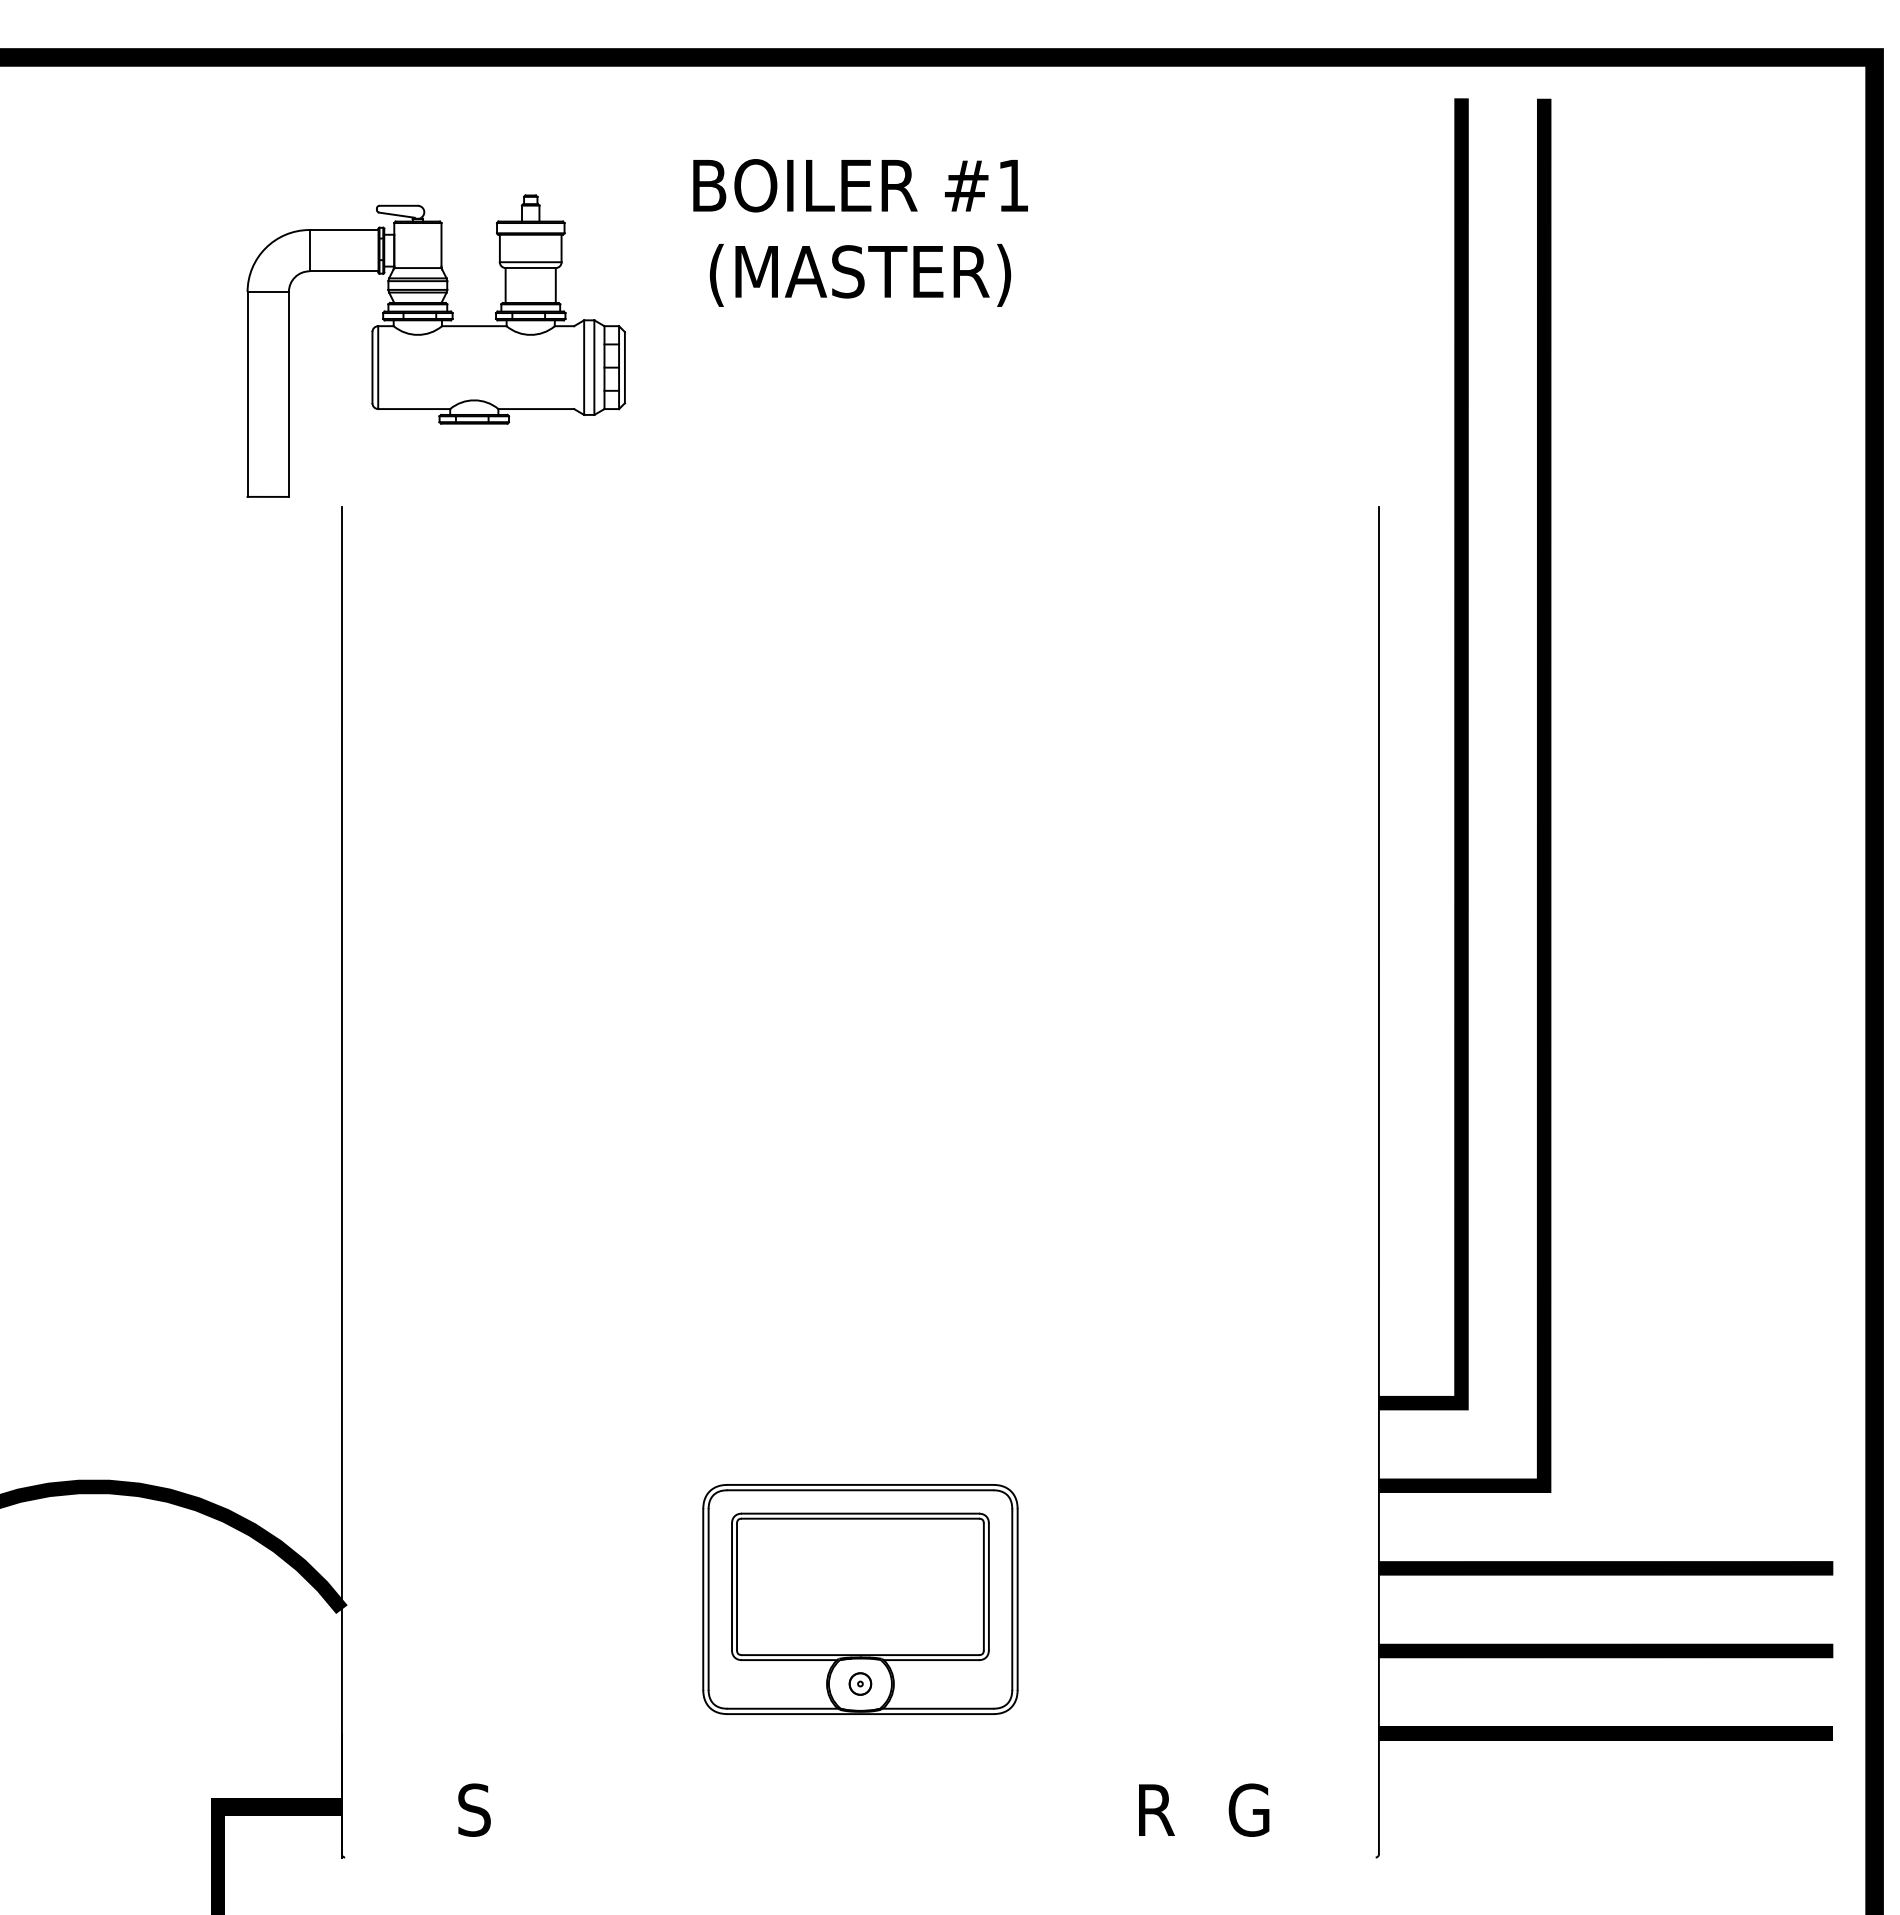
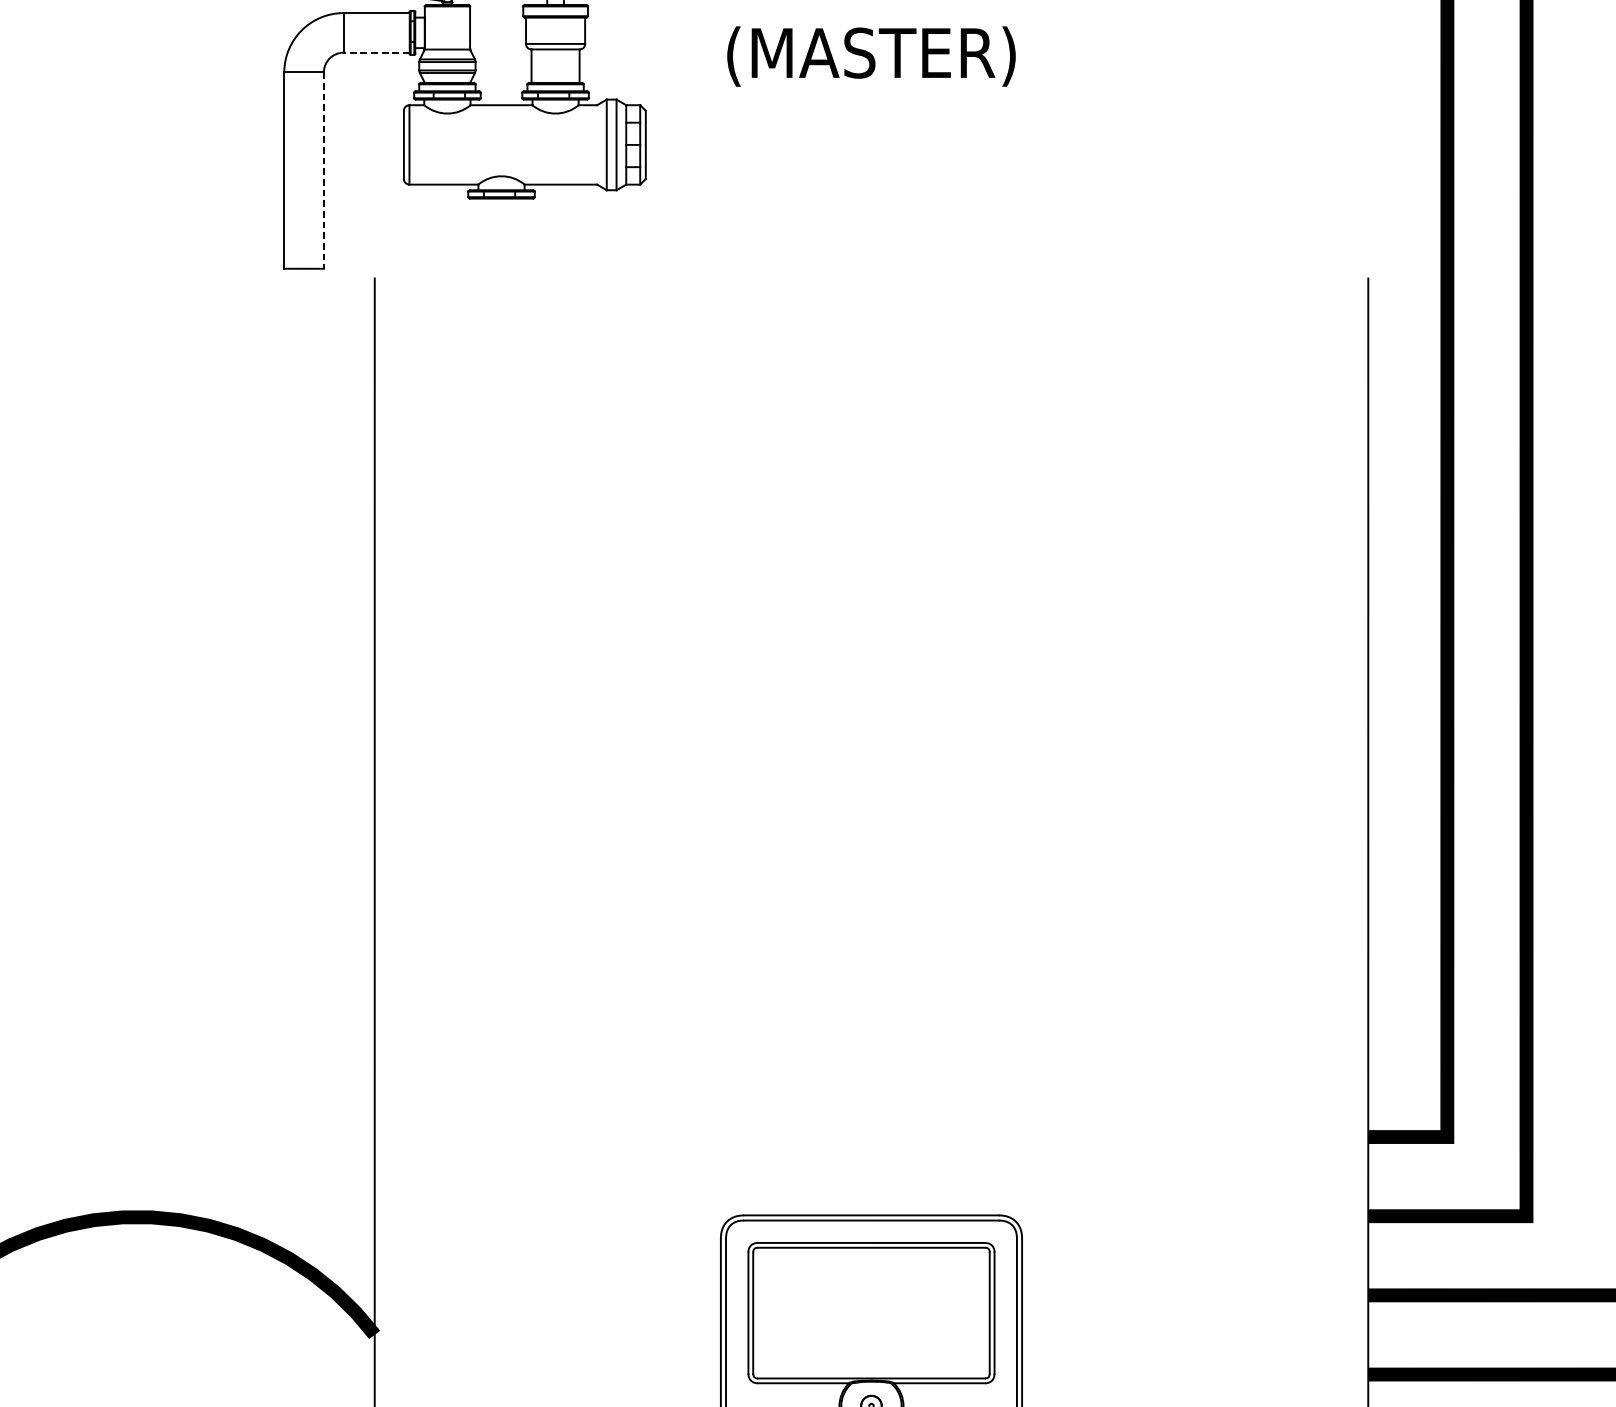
line: (344, 271) -> (377, 52), solid -> dashed
line: (288, 394) -> (323, 170), solid -> dashed

